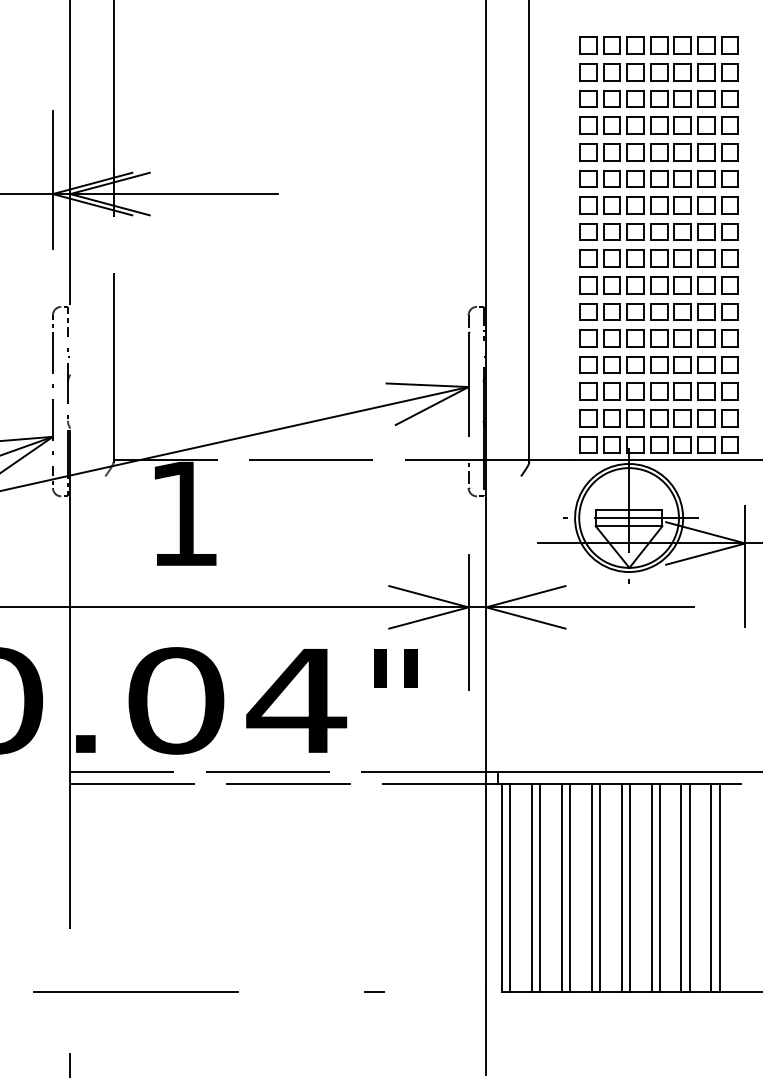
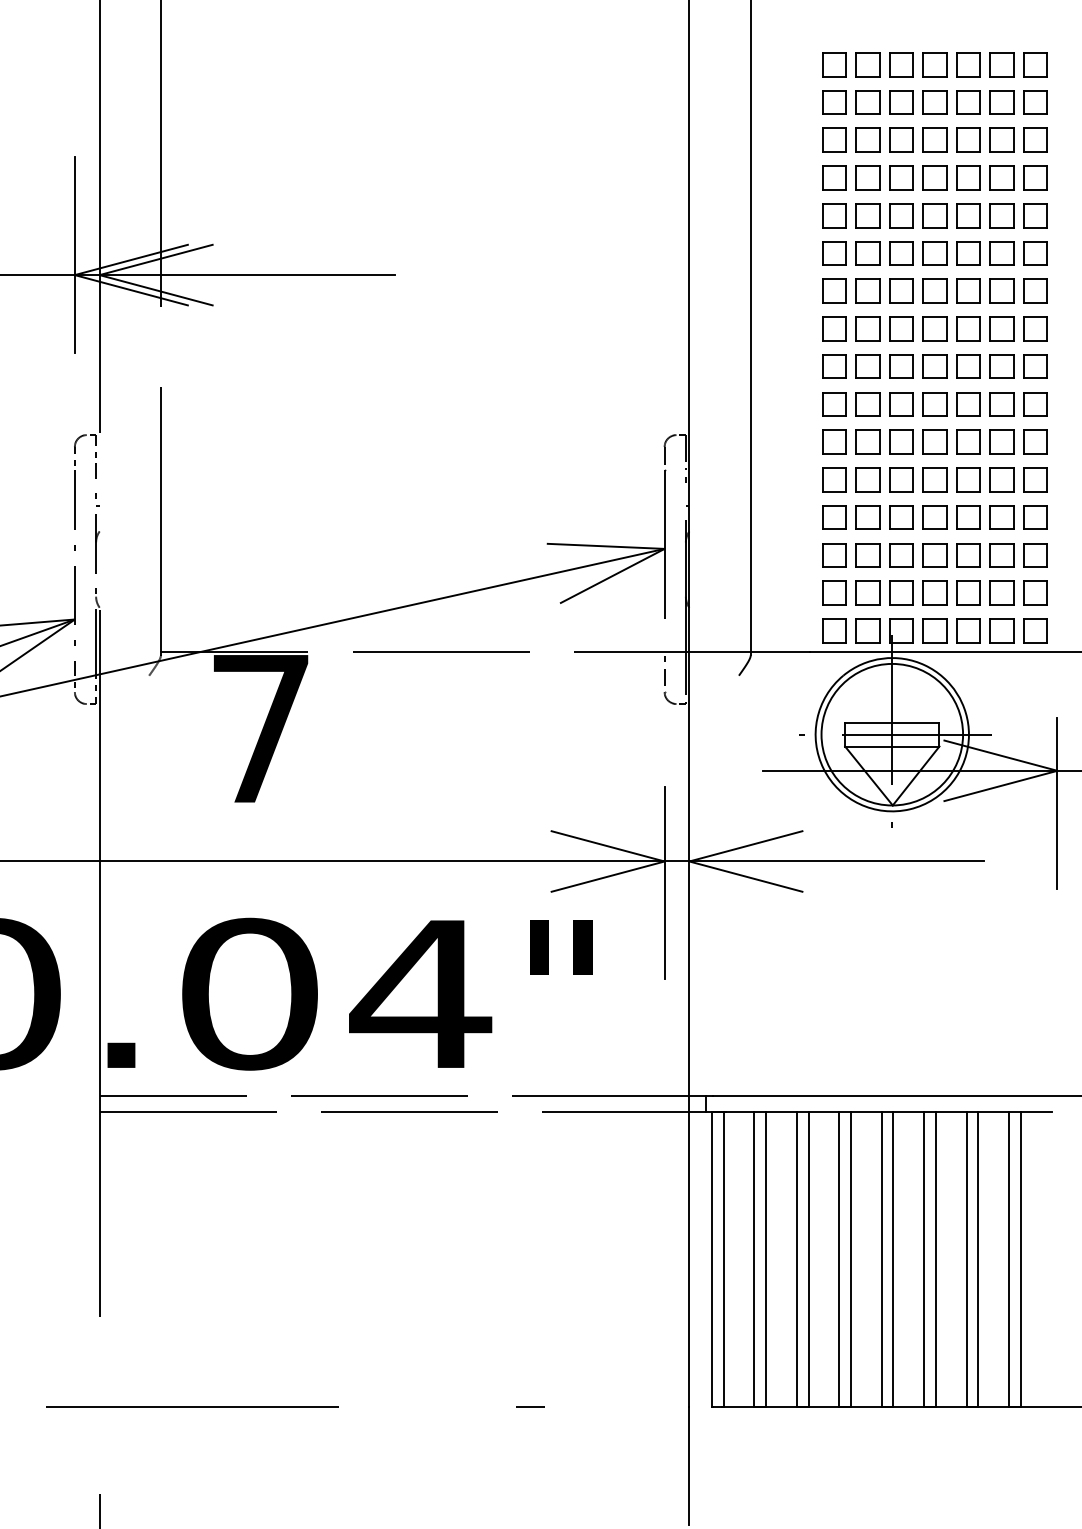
text: (183, 513) -> (260, 728), 1 -> 7

